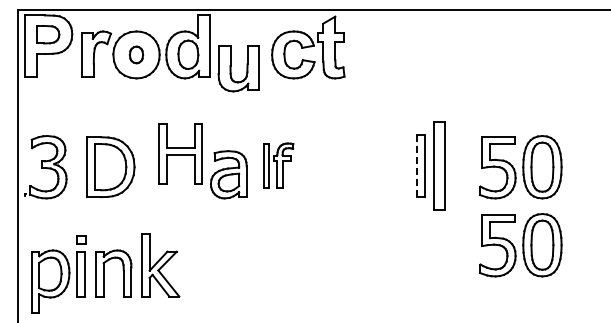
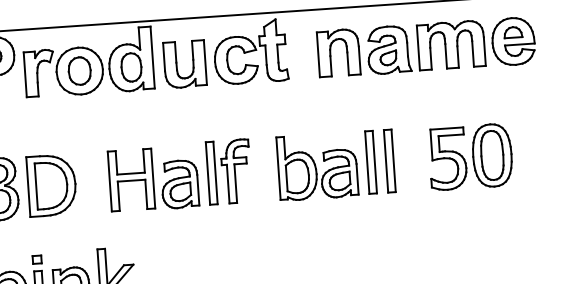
part: (136, 54) -> (79, 70), size x1.67
part: (484, 54) -> (426, 46), added
part: (231, 68) -> (177, 64), moved
part: (180, 153) -> (131, 179), moved
part: (278, 165) -> (228, 171), size x1.43
line: (417, 165) -> (367, 162), dashed -> solid
part: (439, 165) -> (389, 160), size x0.71
part: (110, 166) -> (51, 184), moved
part: (367, 166) -> (317, 166), added
part: (520, 245) -> (475, 235), removed

